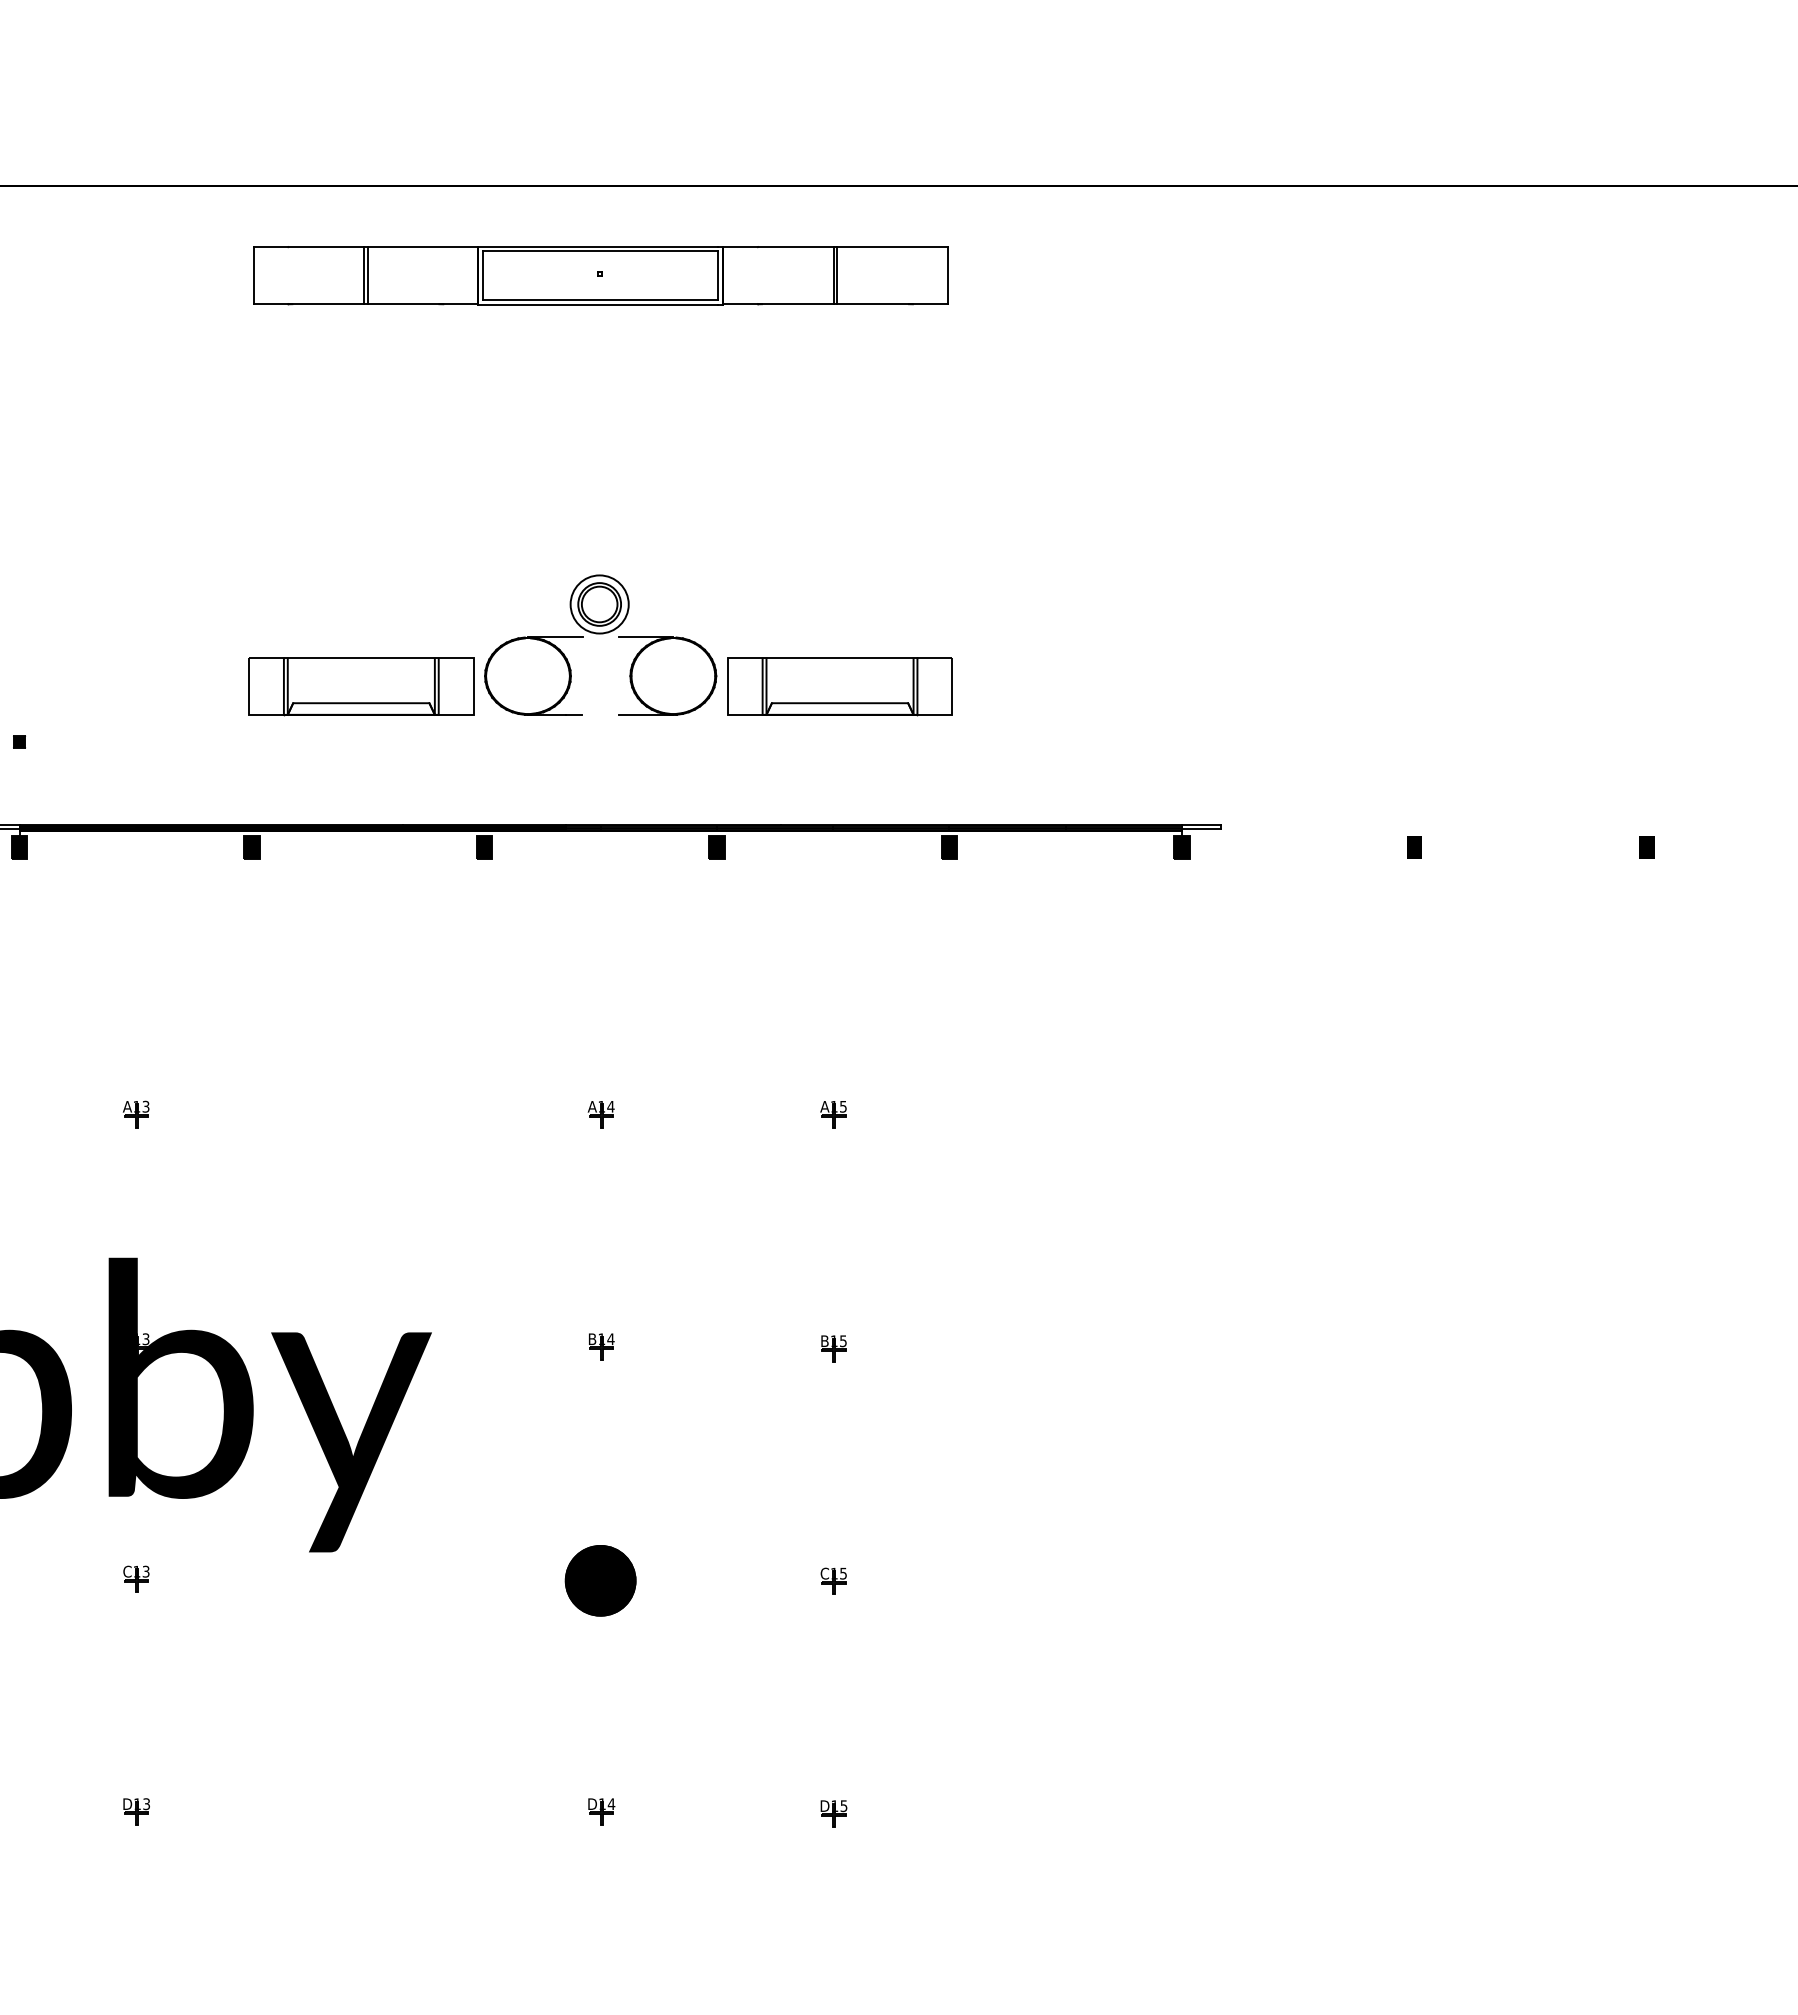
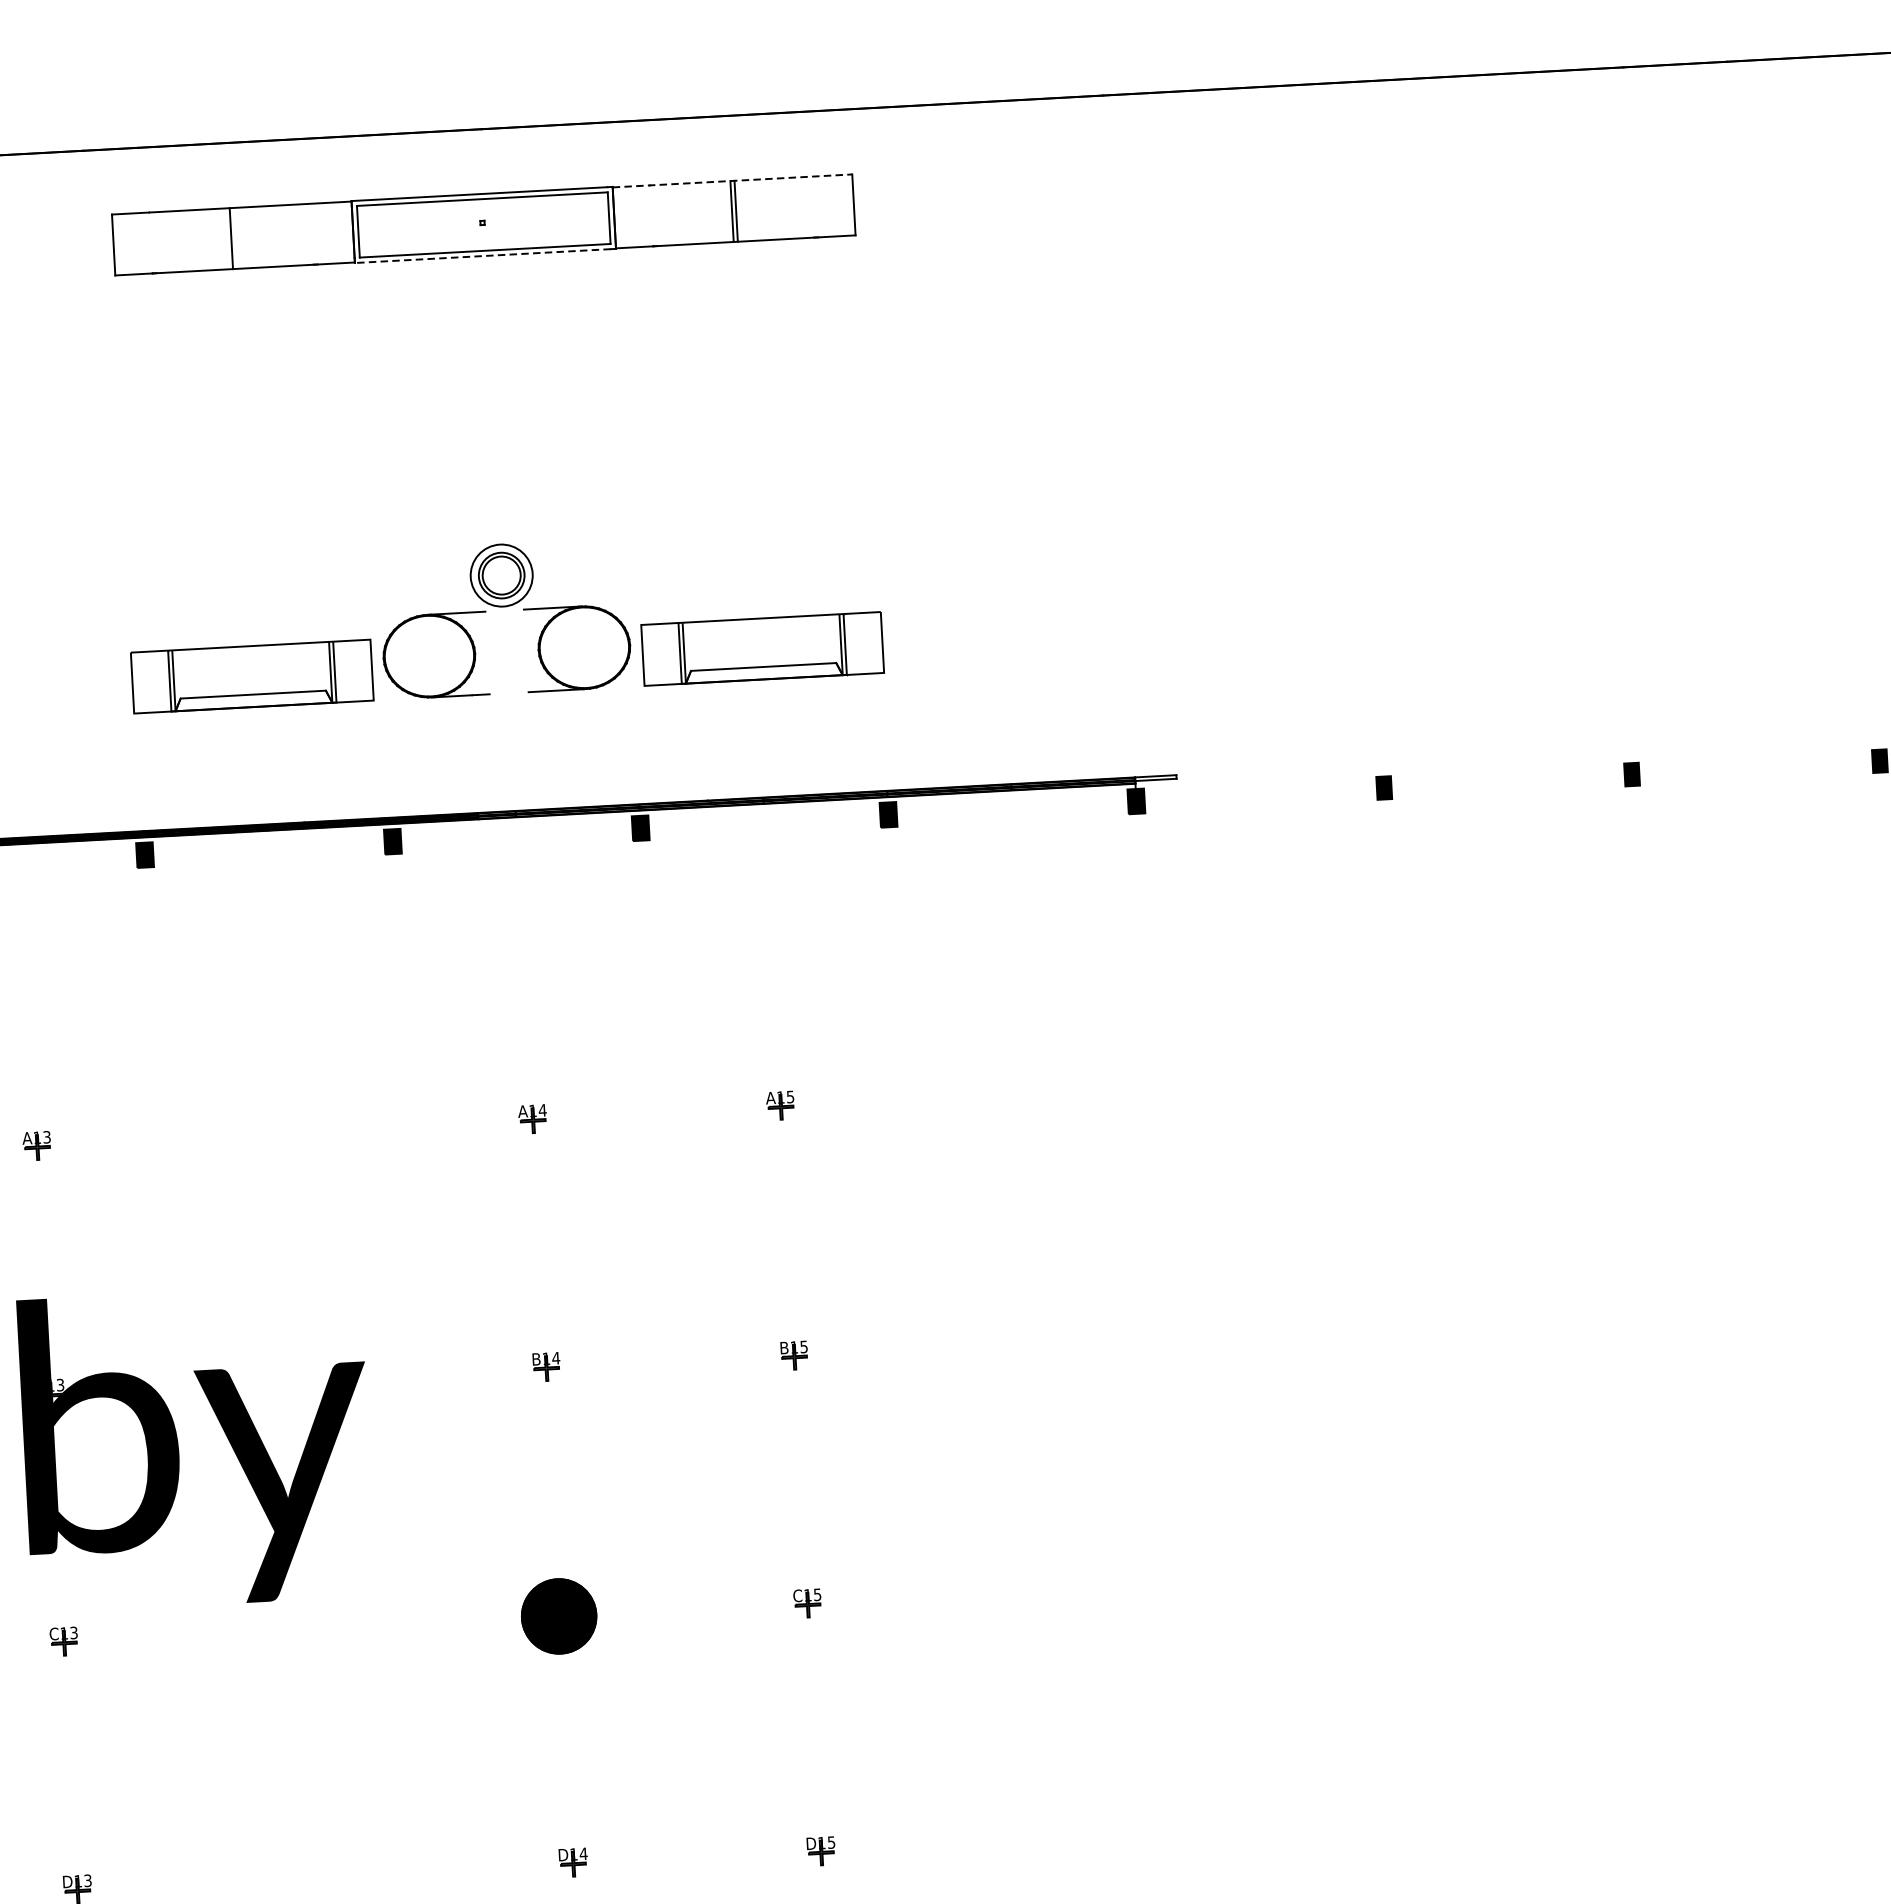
line: (835, 247) -> (732, 181), solid -> dashed
line: (367, 275) -> (235, 238), removed
line: (597, 304) -> (482, 255), solid -> dashed

